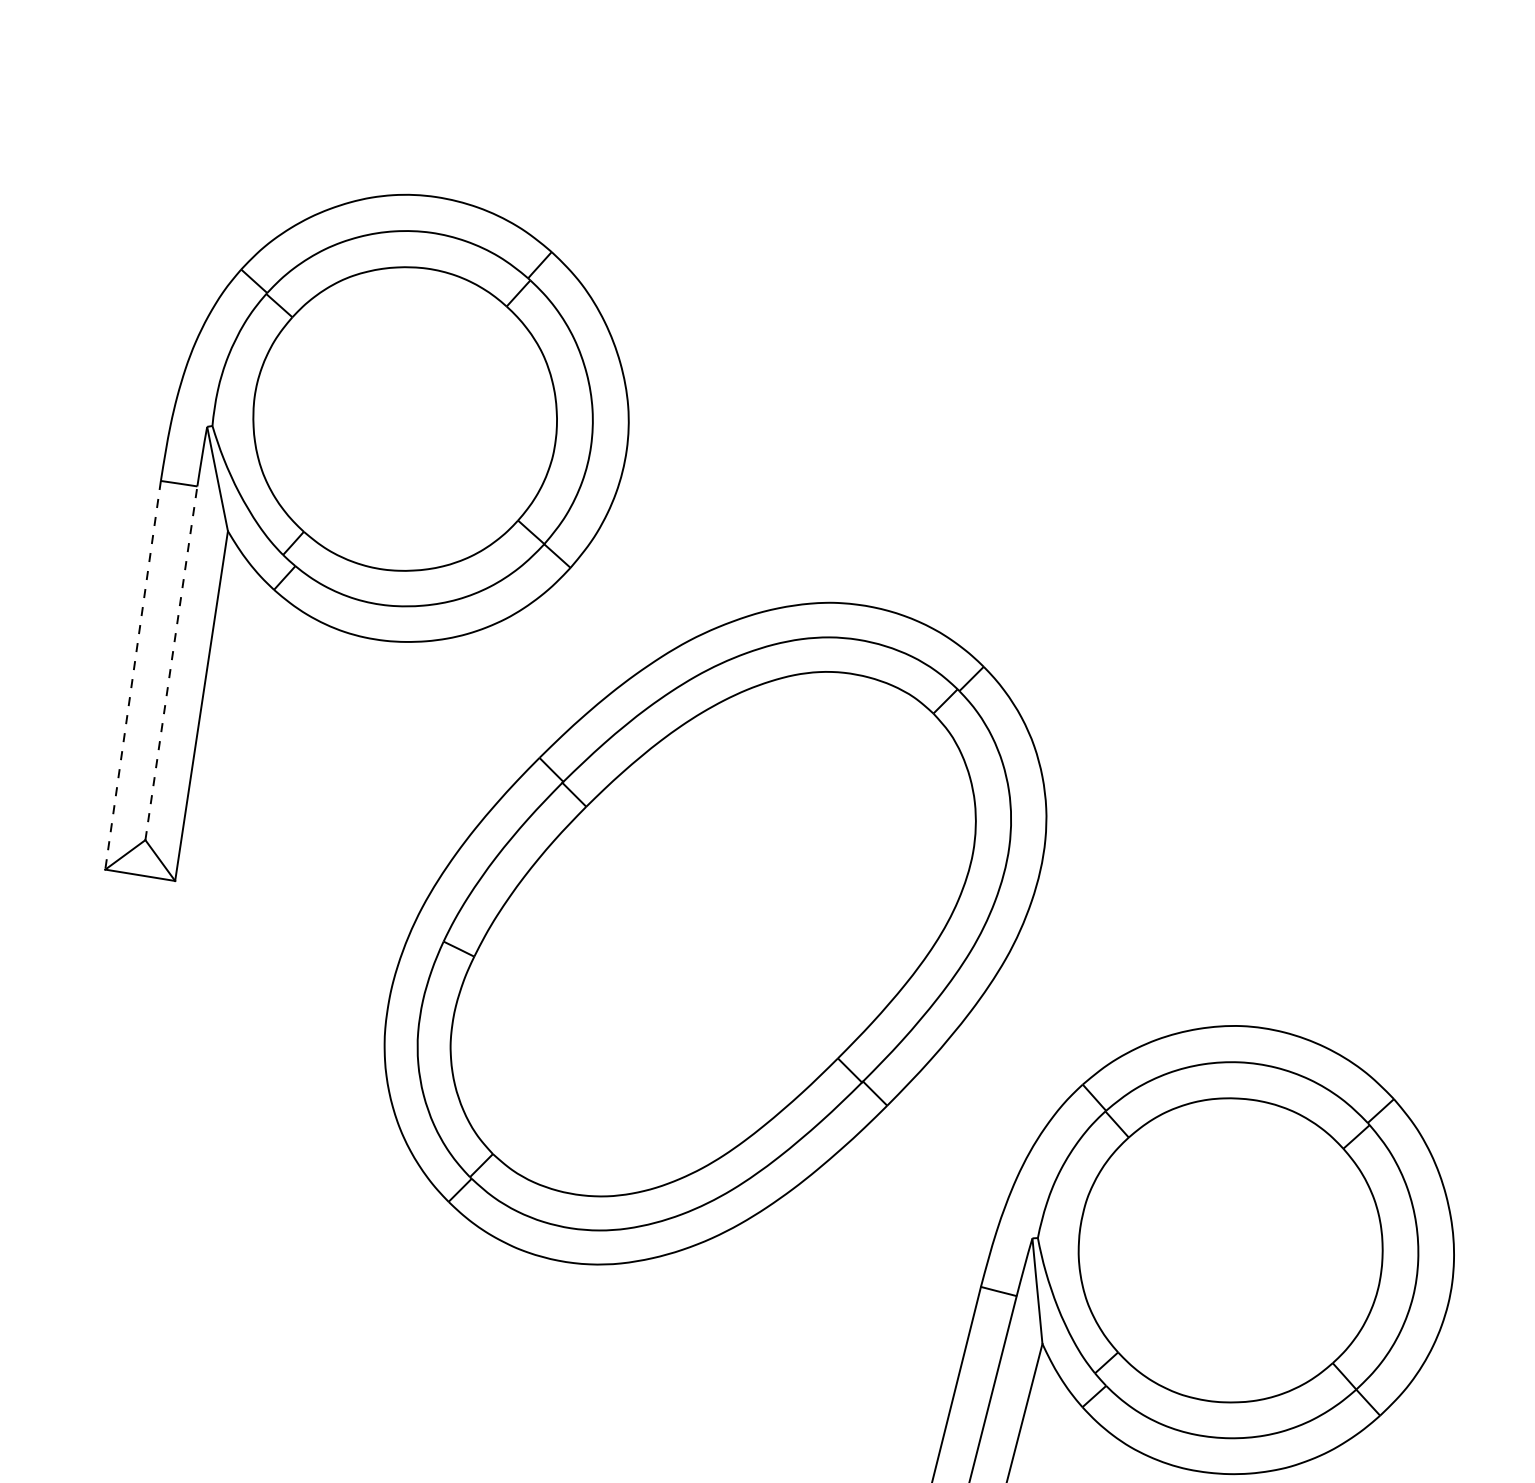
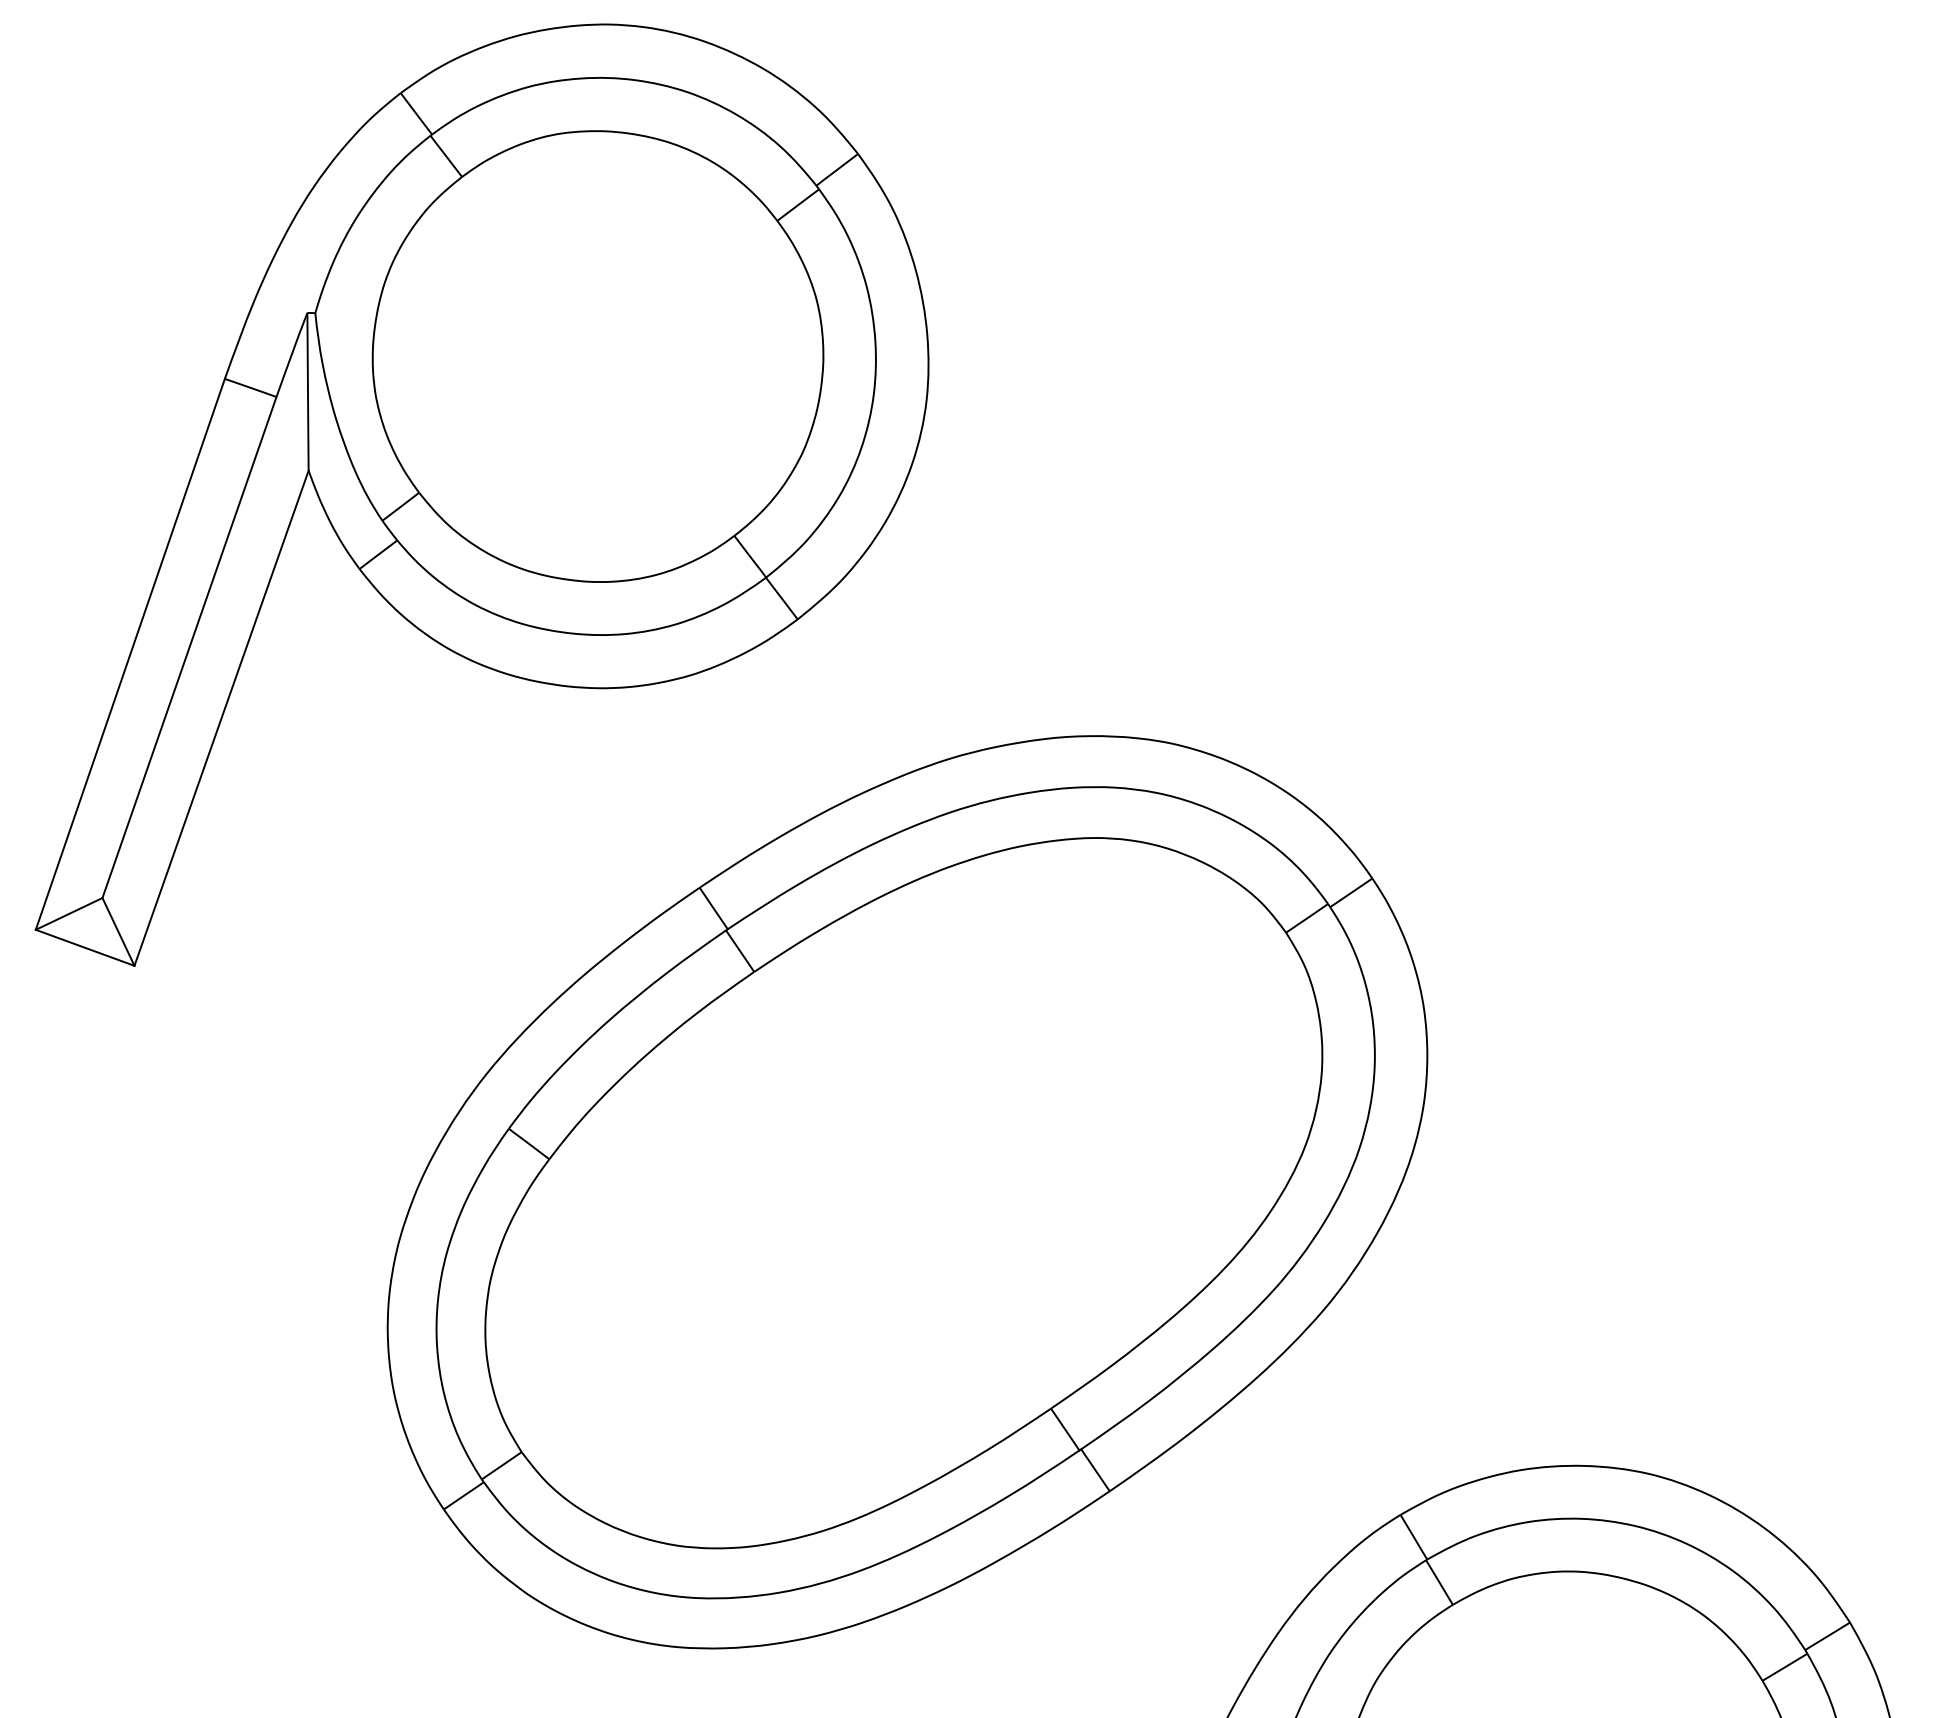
line: (171, 663) -> (189, 647), dashed -> solid
line: (133, 675) -> (130, 654), dashed -> solid

